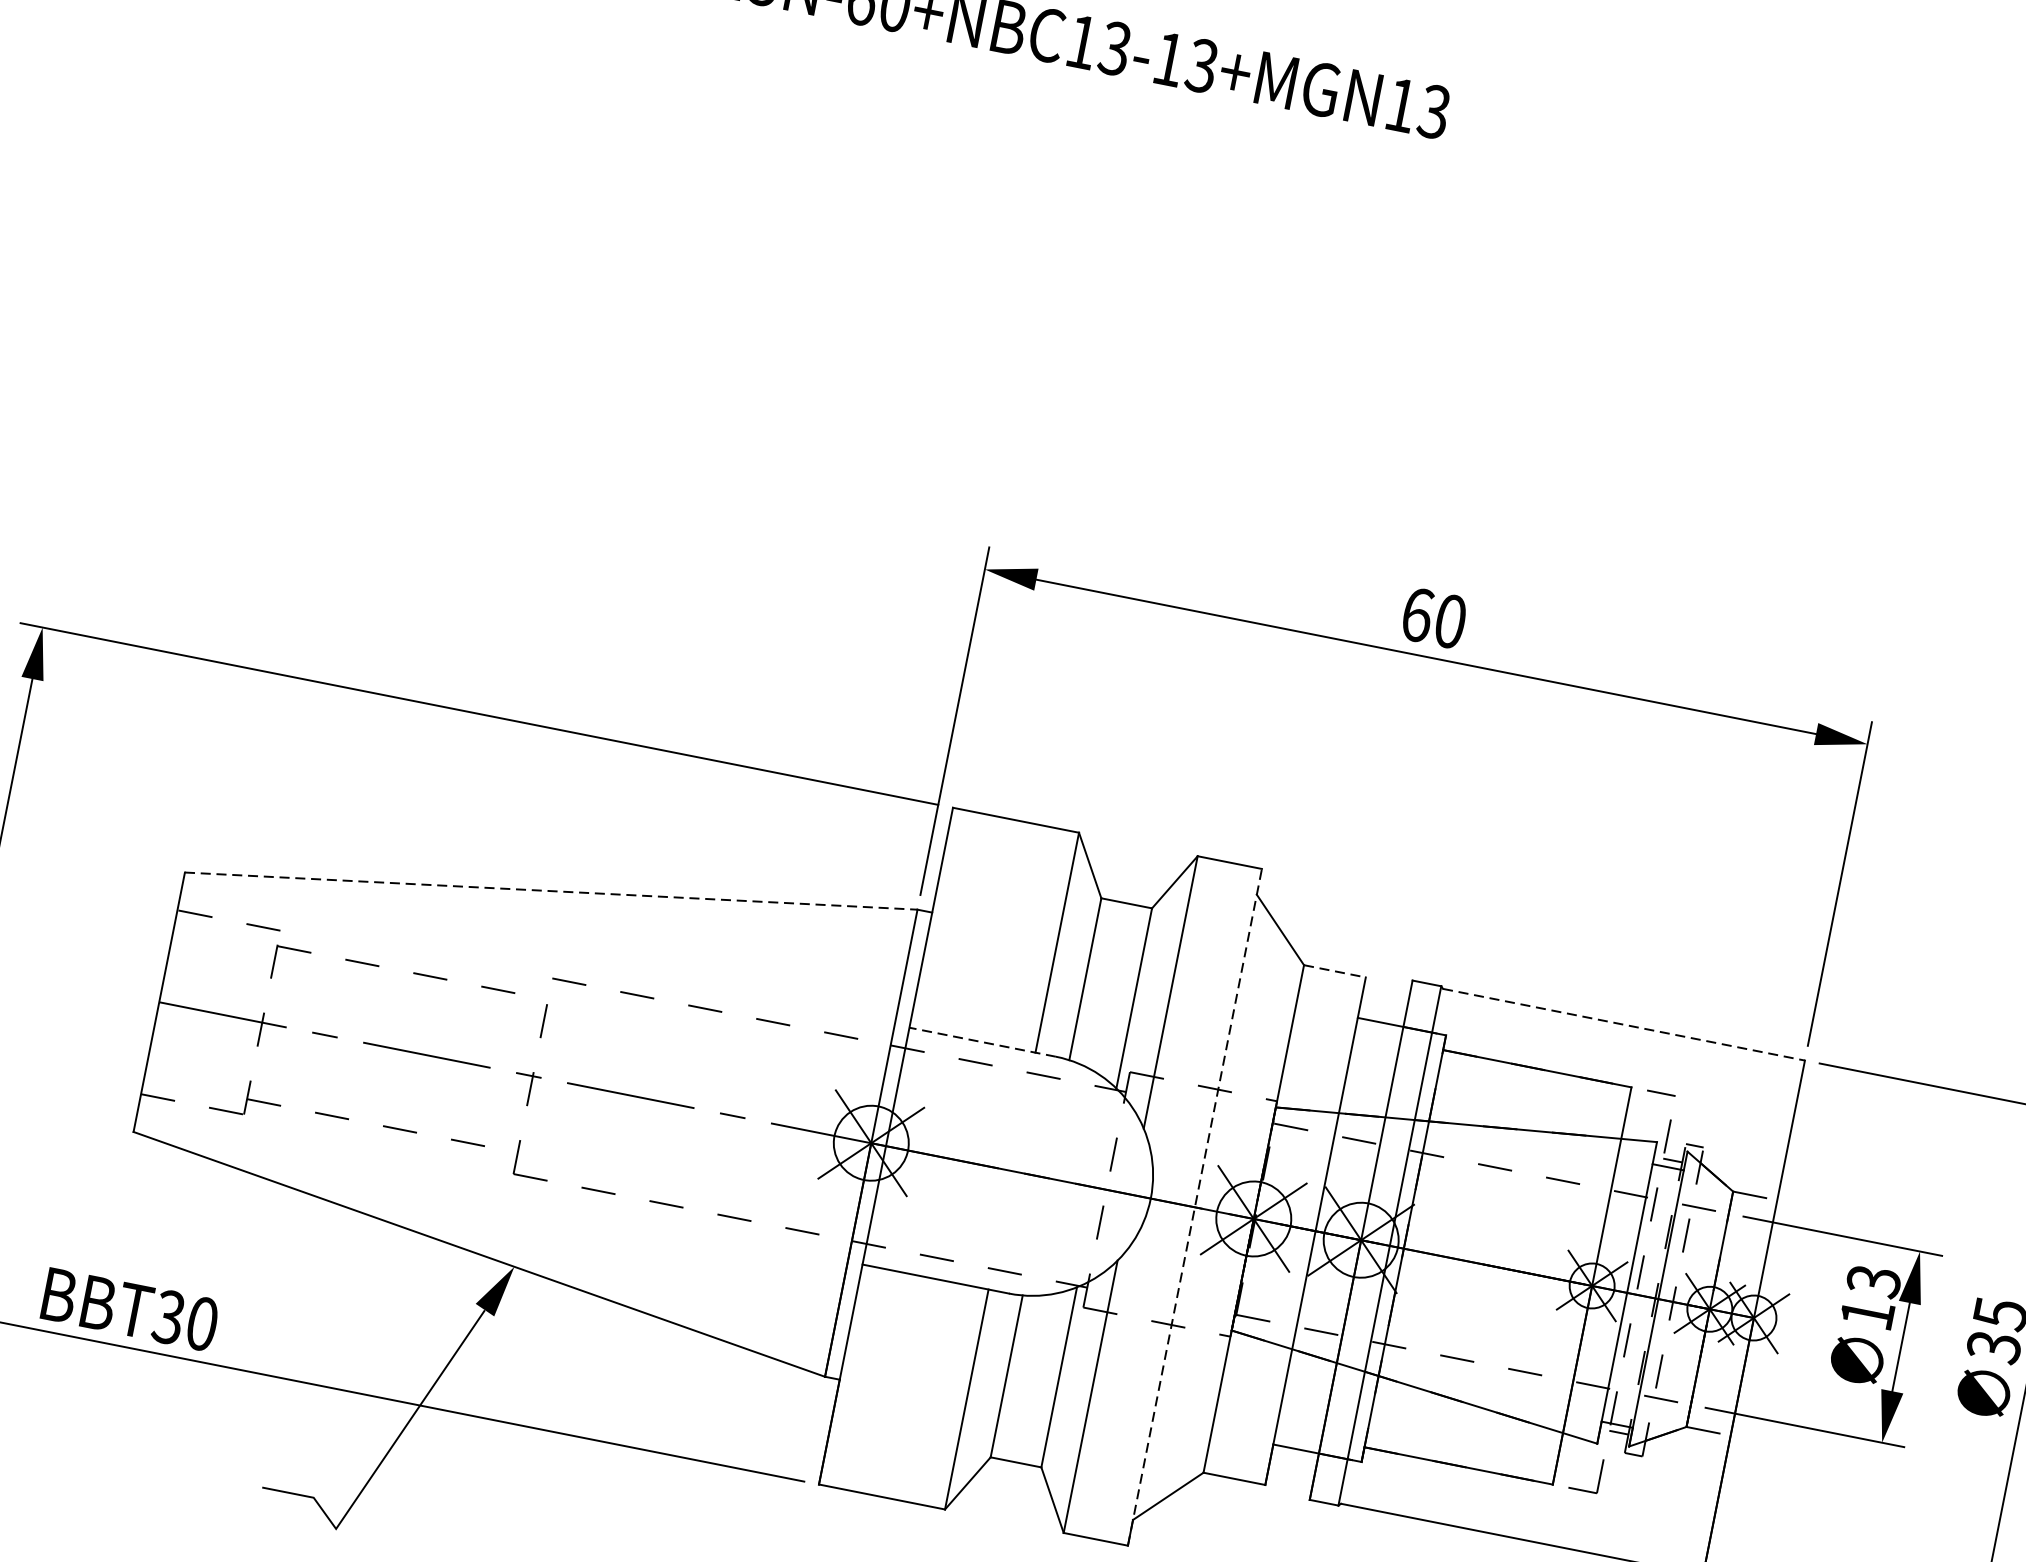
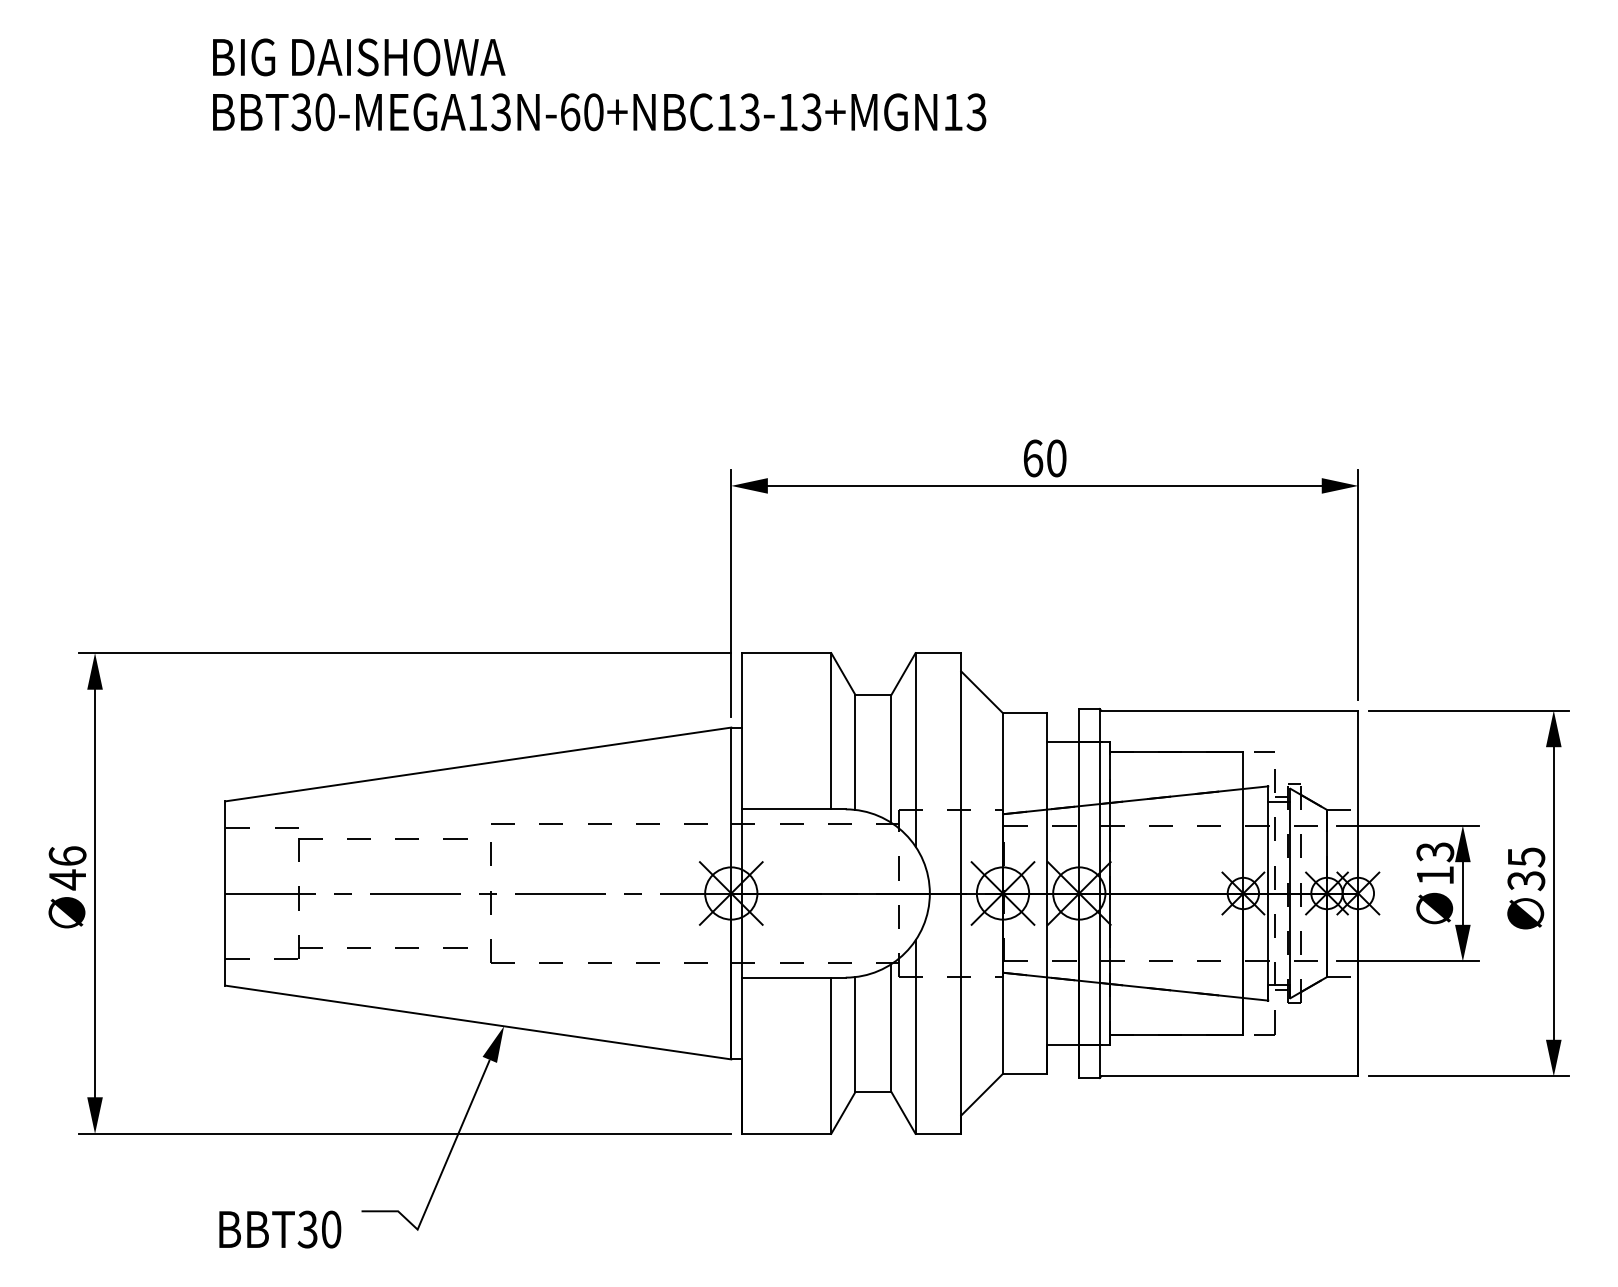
line: (551, 891) -> (478, 764), dashed -> solid
line: (1334, 971) -> (1024, 713), dashed -> solid
line: (1623, 1024) -> (1229, 710), dashed -> solid
line: (982, 1042) -> (793, 809), dashed -> solid
line: (1195, 1207) -> (961, 893), dashed -> solid
text: (130, 1309) -> (280, 1229), moved

